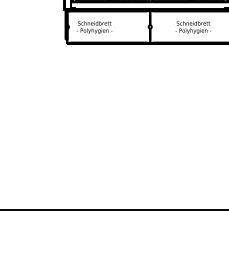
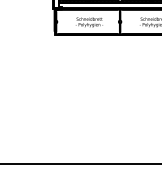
text: (94, 27) -> (89, 22), moved

